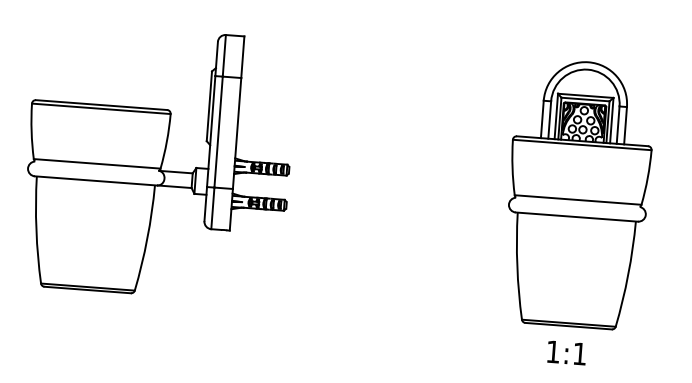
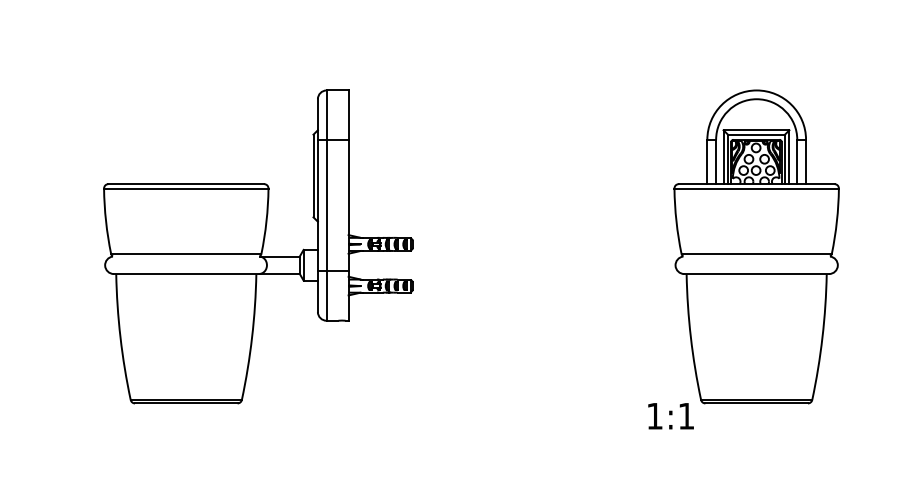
text: (566, 353) -> (670, 416), moved

